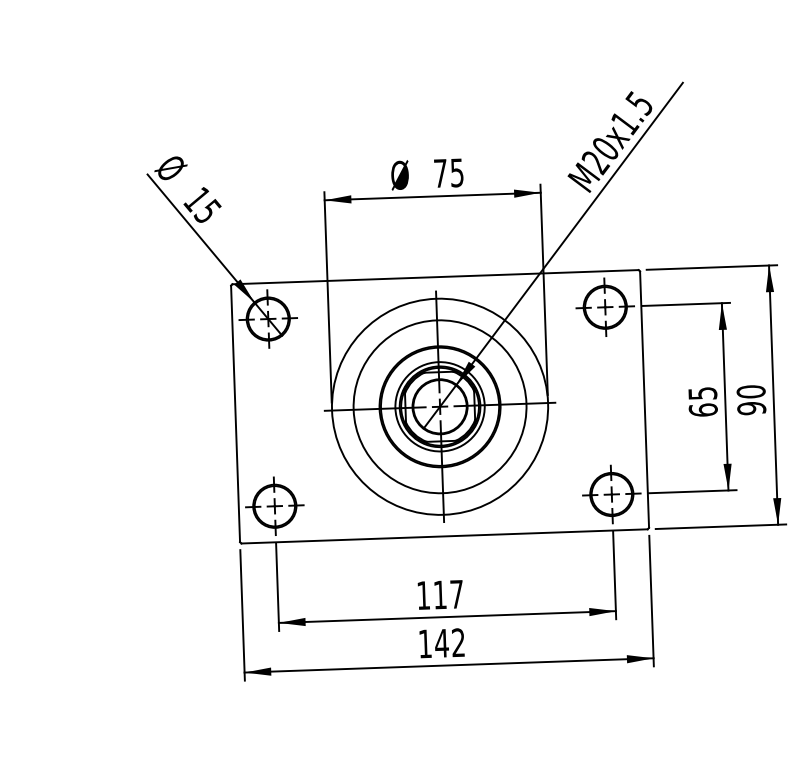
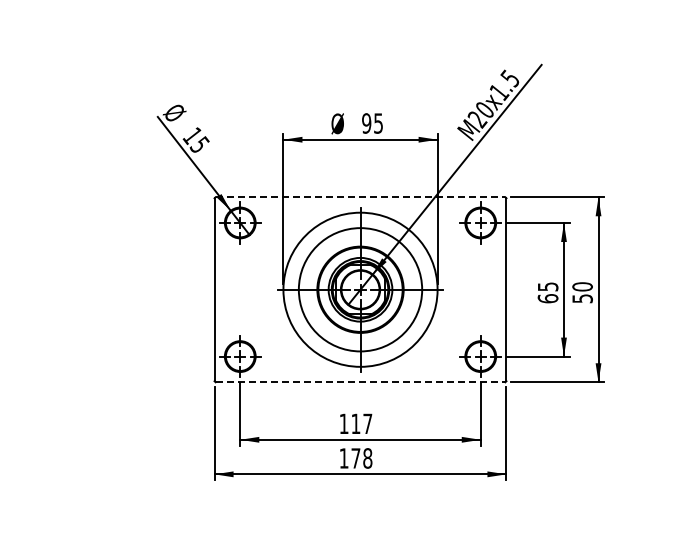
text: (440, 173) -> (366, 123), 75 -> 95
line: (435, 277) -> (360, 197), solid -> dashed
text: (751, 408) -> (582, 298), 90 -> 50
line: (444, 536) -> (360, 382), solid -> dashed
text: (449, 643) -> (361, 458), 142 -> 178

